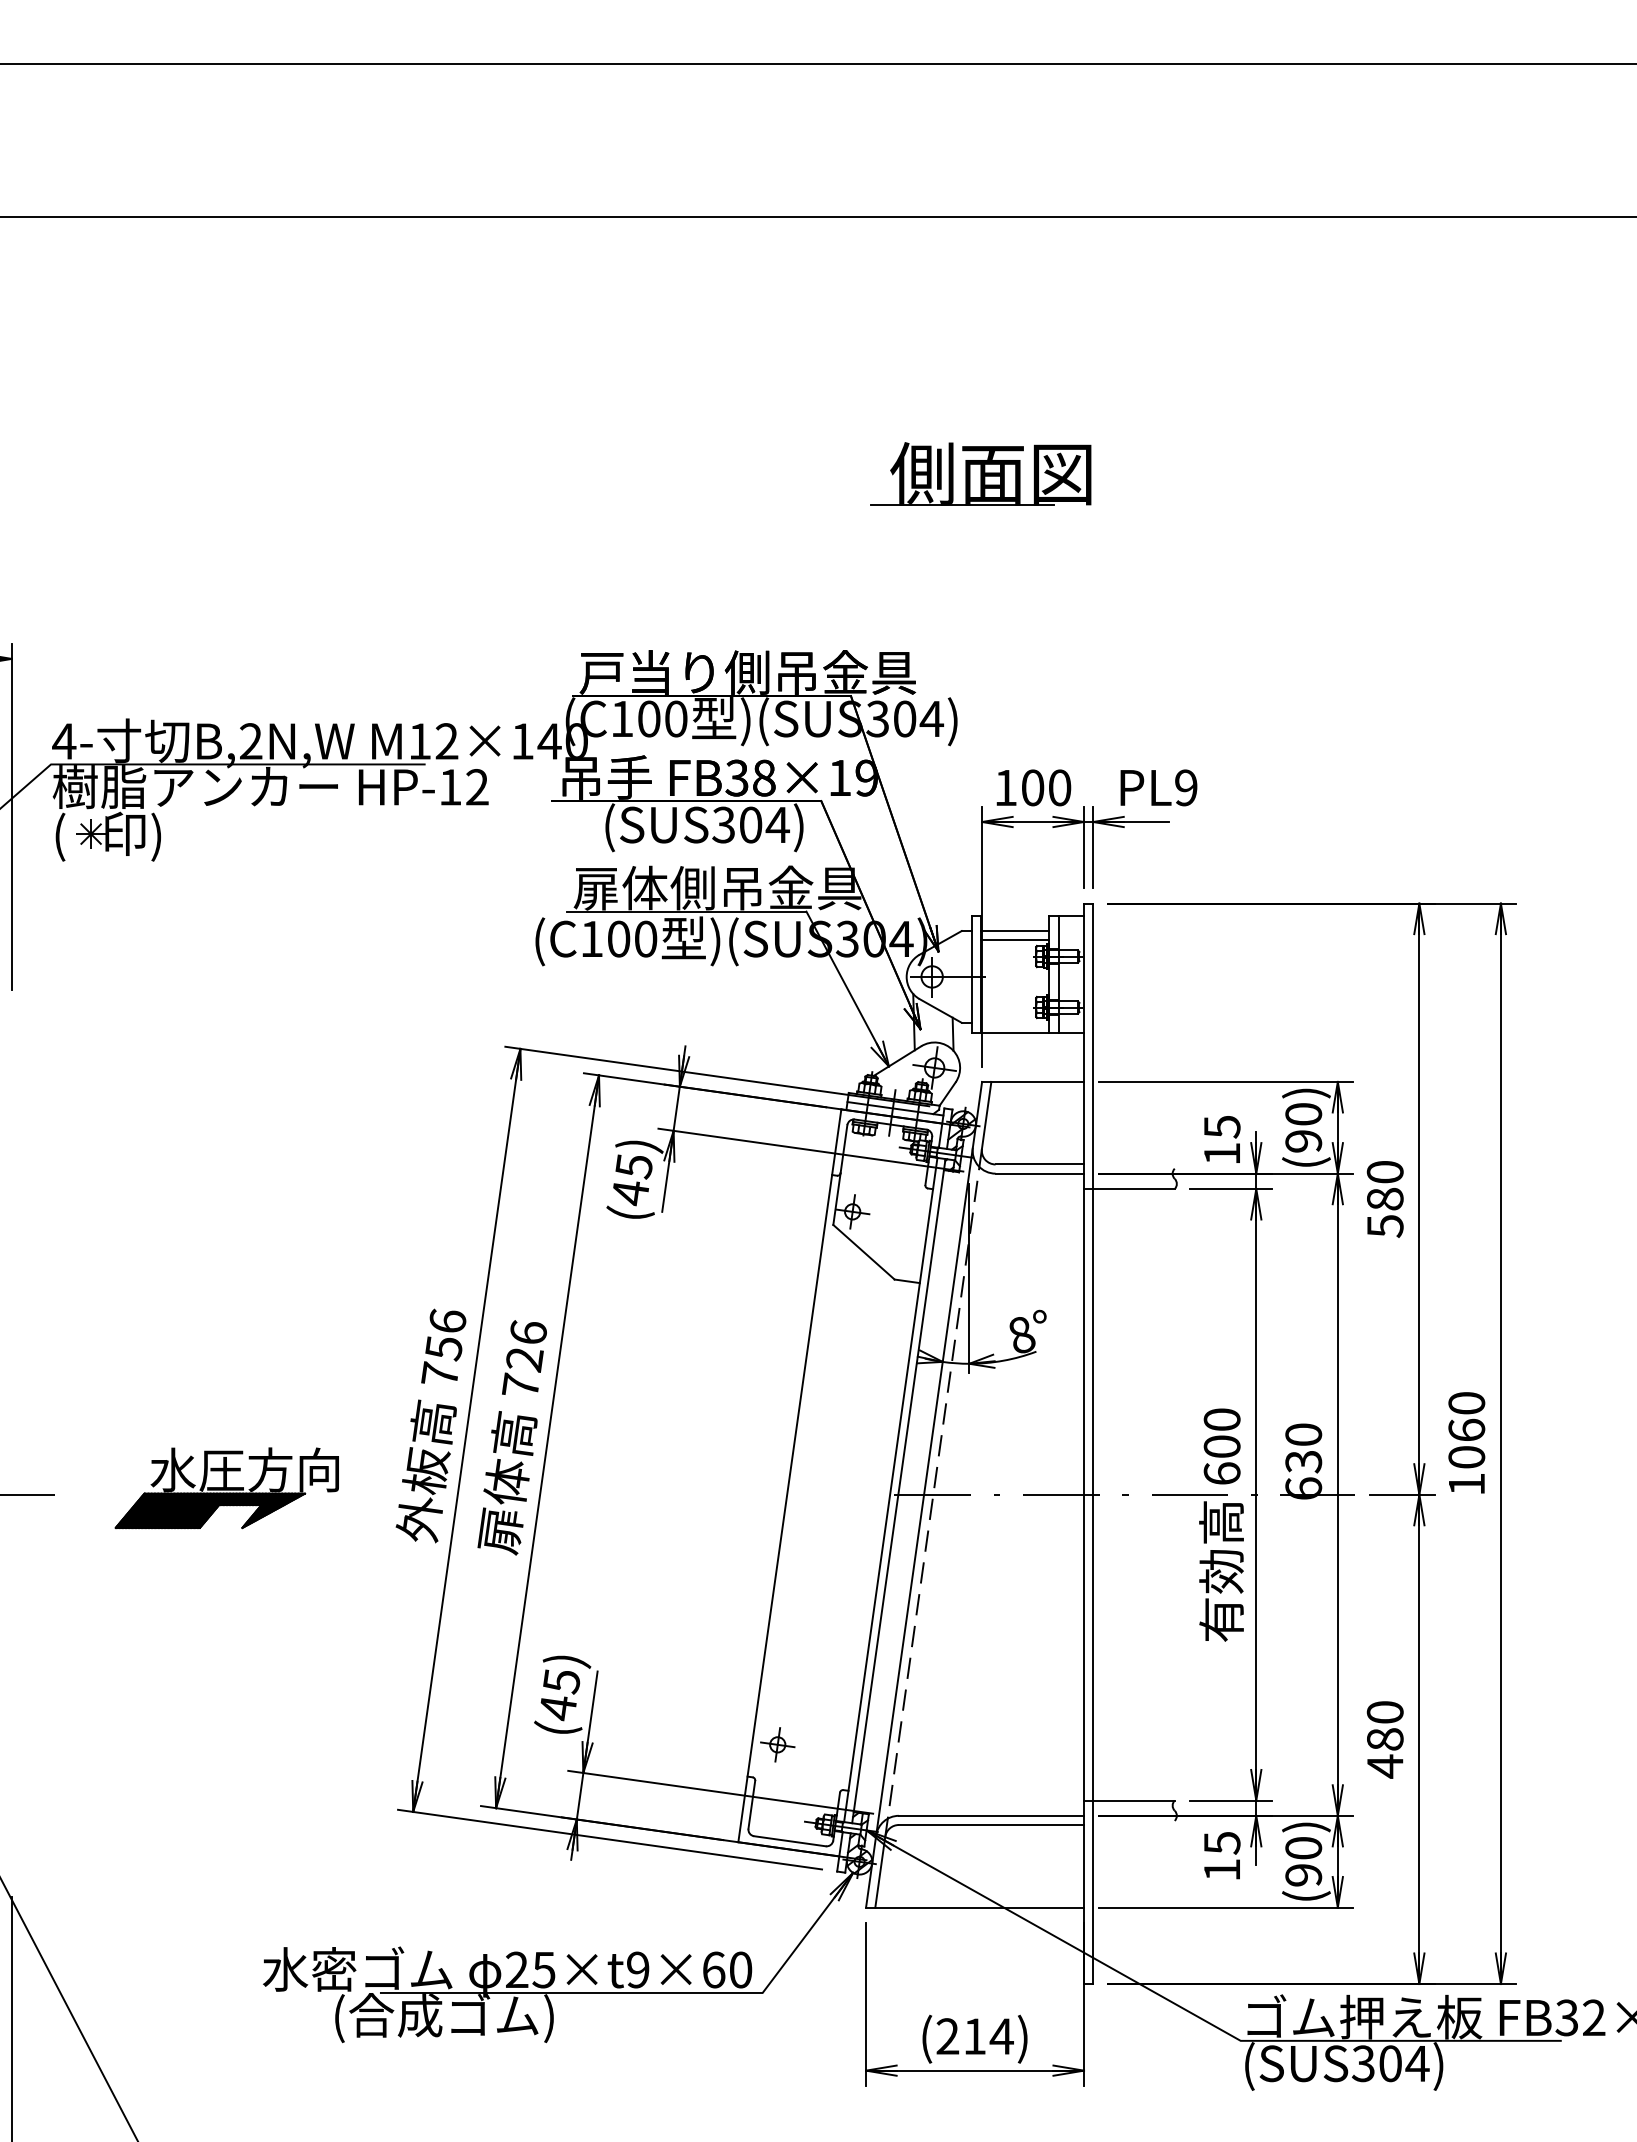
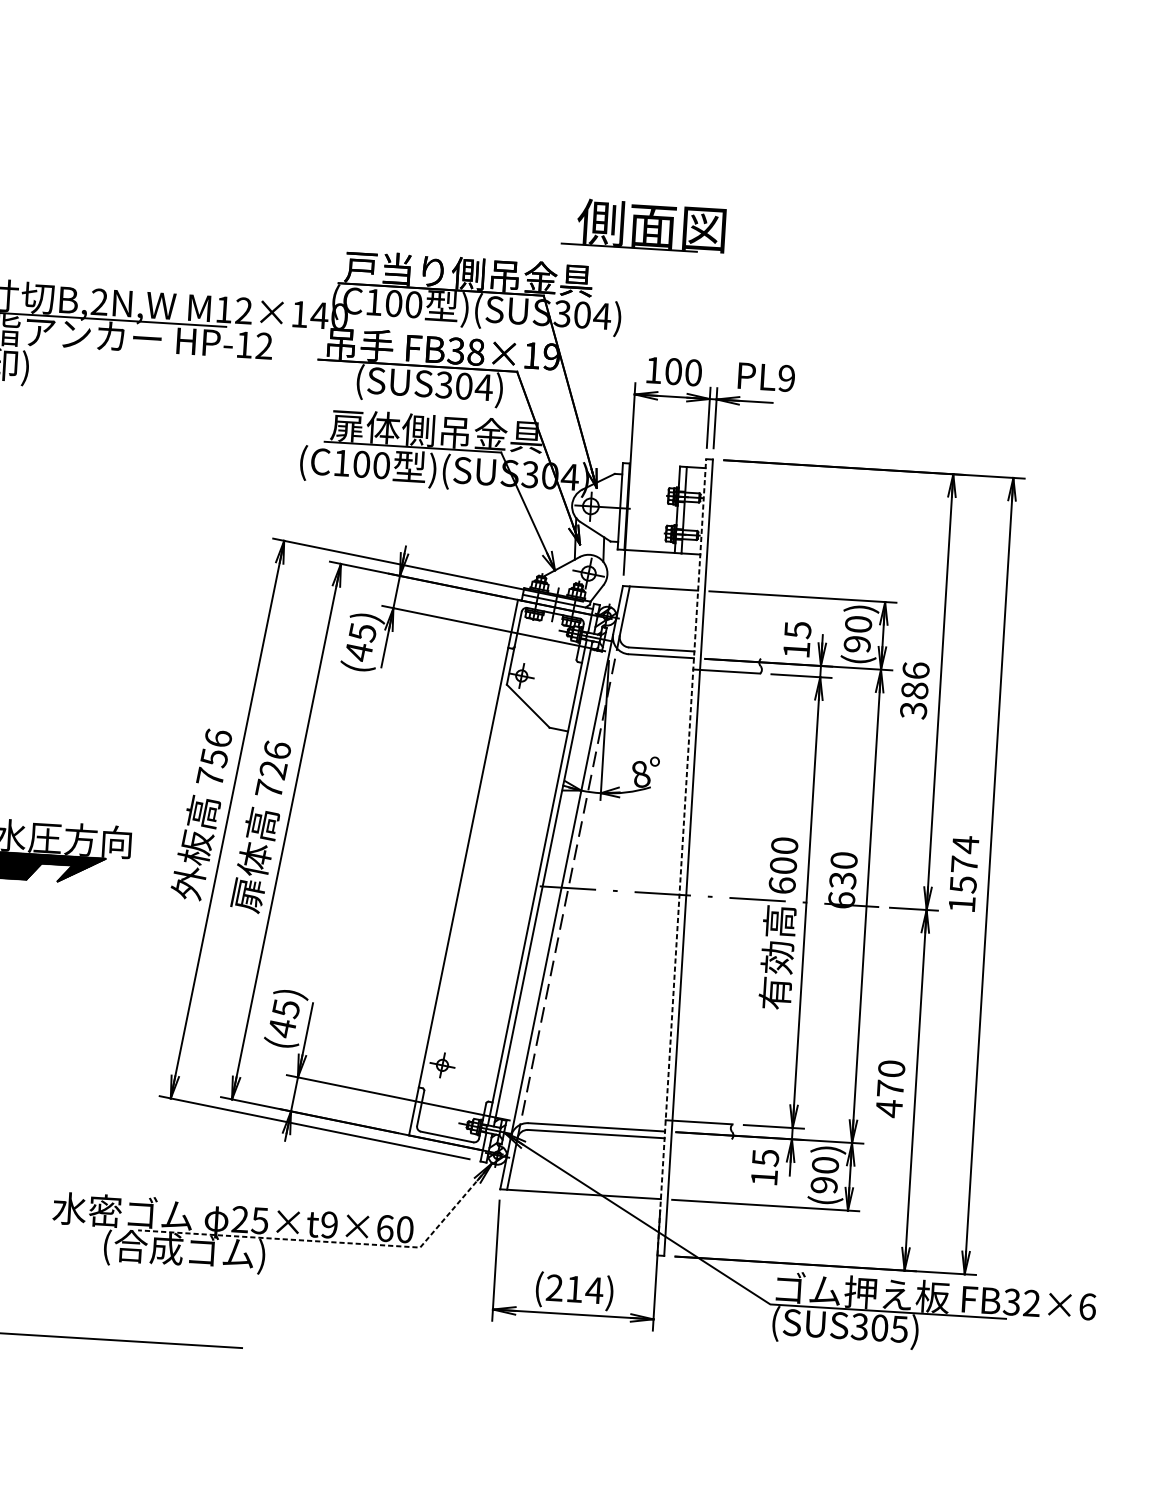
part: (980, 473) -> (643, 225), moved
line: (1015, 931) -> (654, 476), removed
line: (1015, 940) -> (653, 483), removed
text: (1384, 1198) -> (914, 690), 580 -> 386
text: (1466, 1430) -> (964, 864), 1060 -> 1574
line: (1084, 1443) -> (682, 857), solid -> dashed
text: (1385, 1739) -> (890, 1088), 480 -> 470
line: (646, 1992) -> (334, 1242), solid -> dashed
text: (1417, 2064) -> (899, 1329), (SUS304) -> (SUS305)

